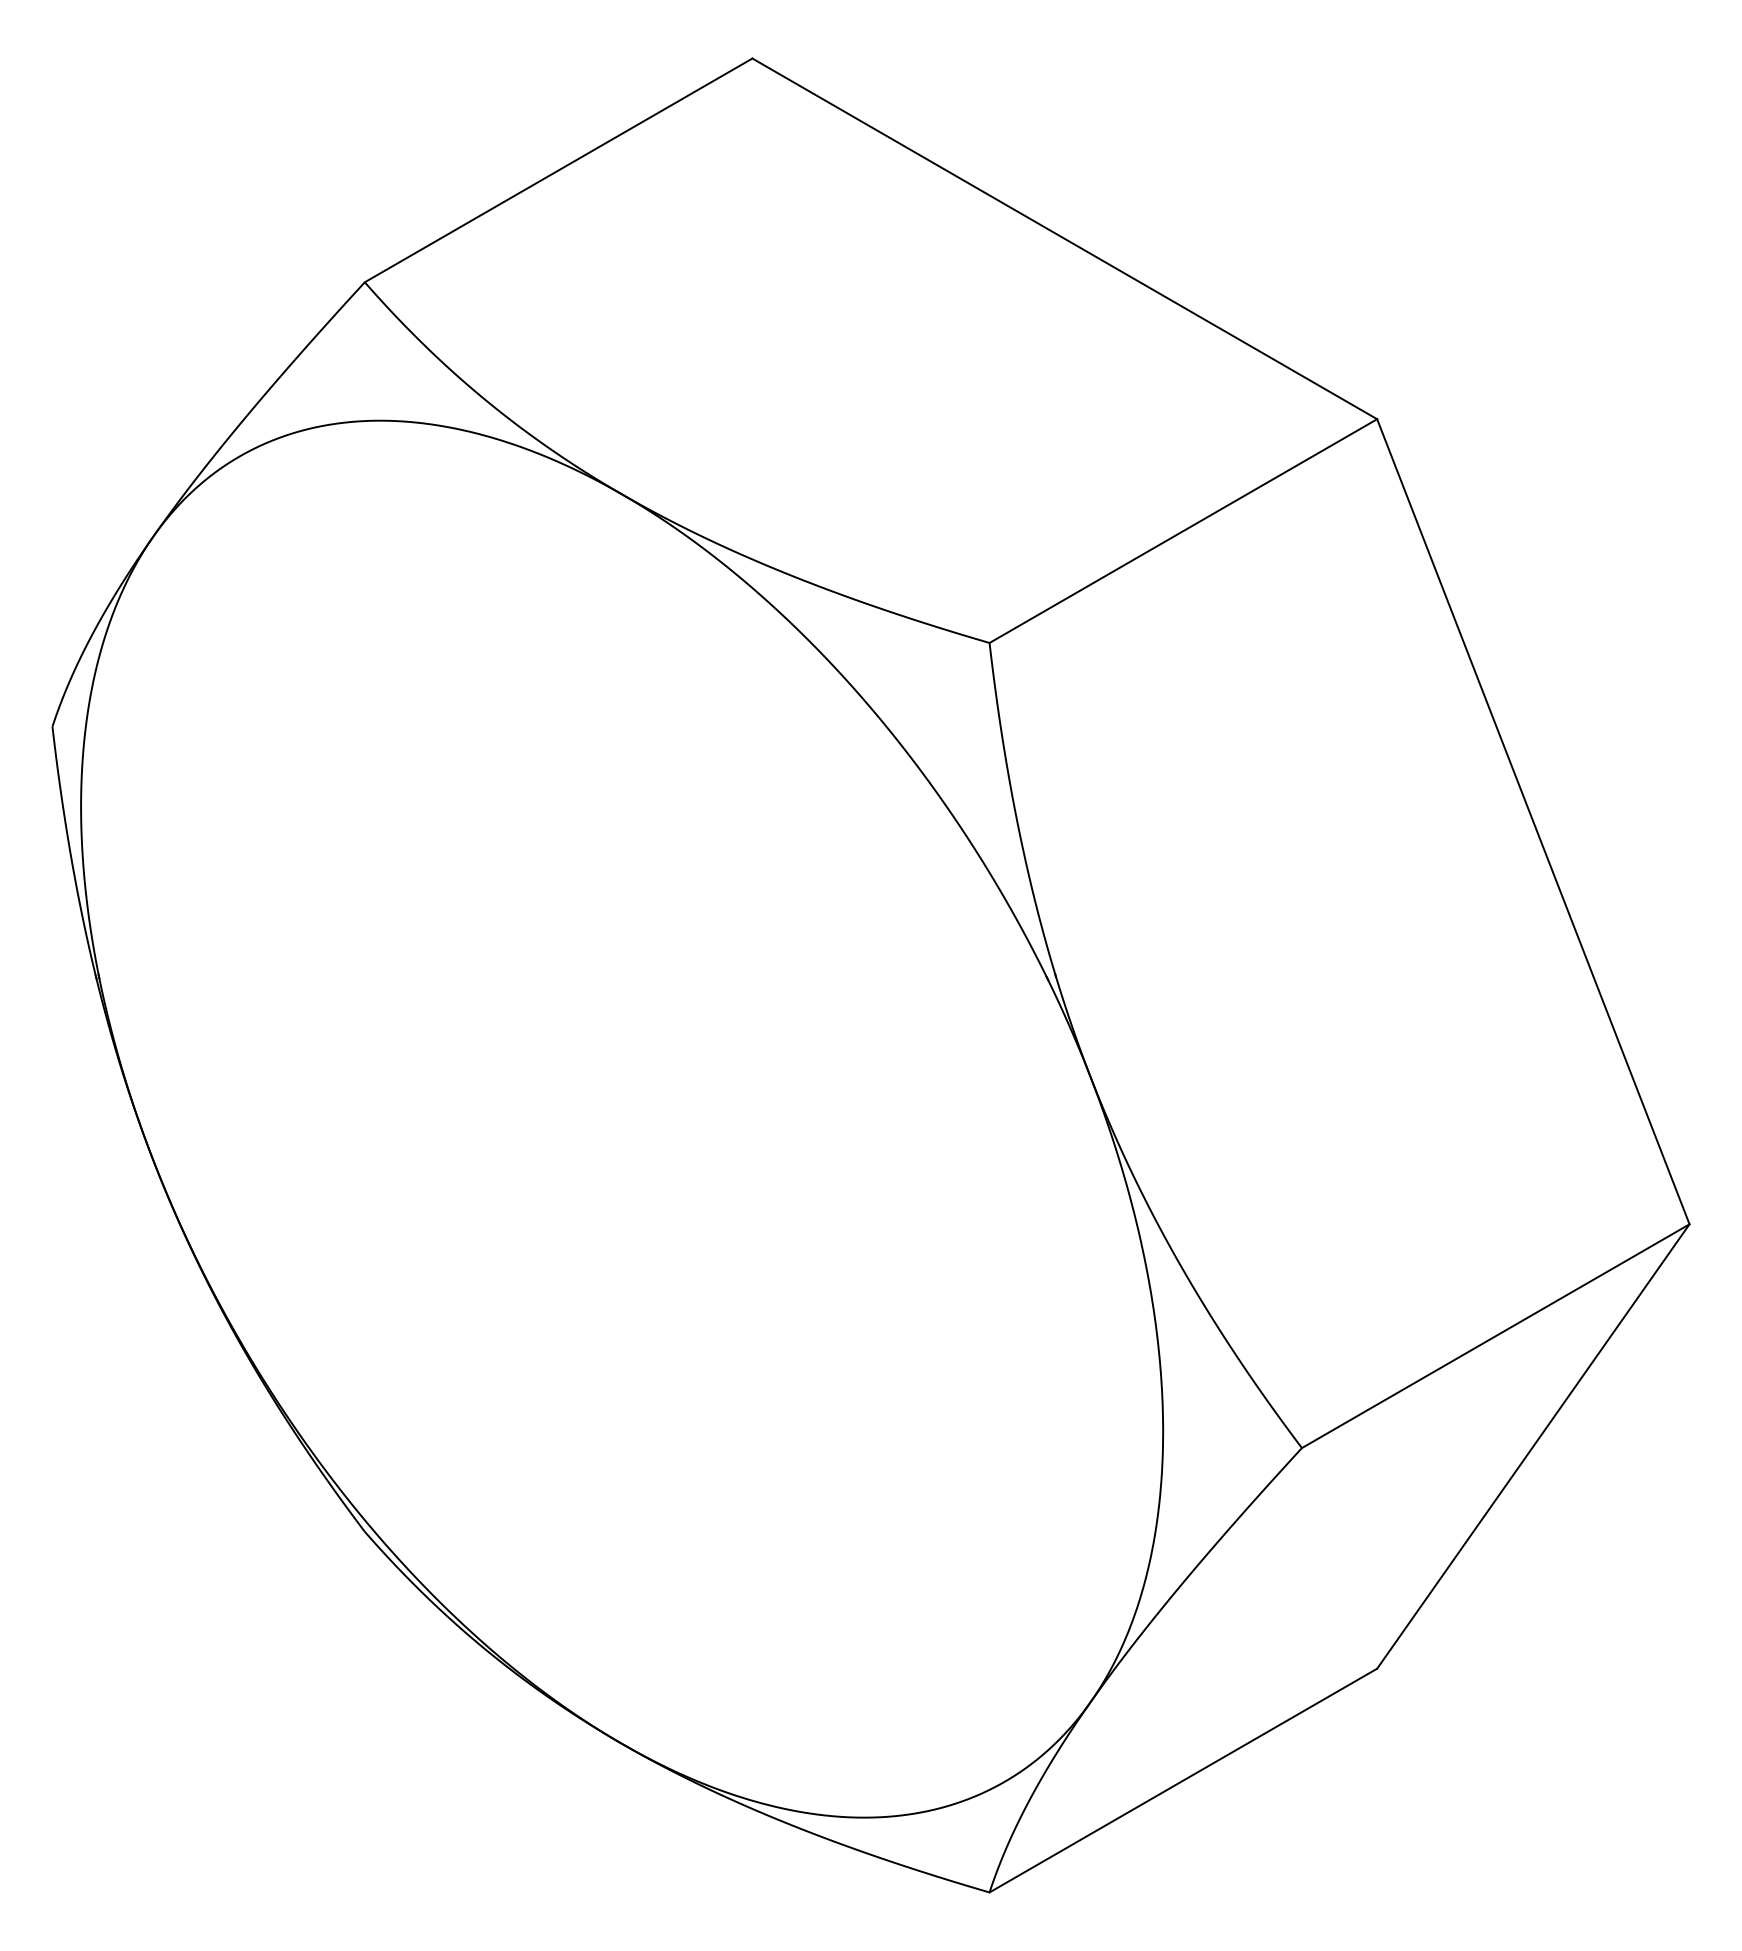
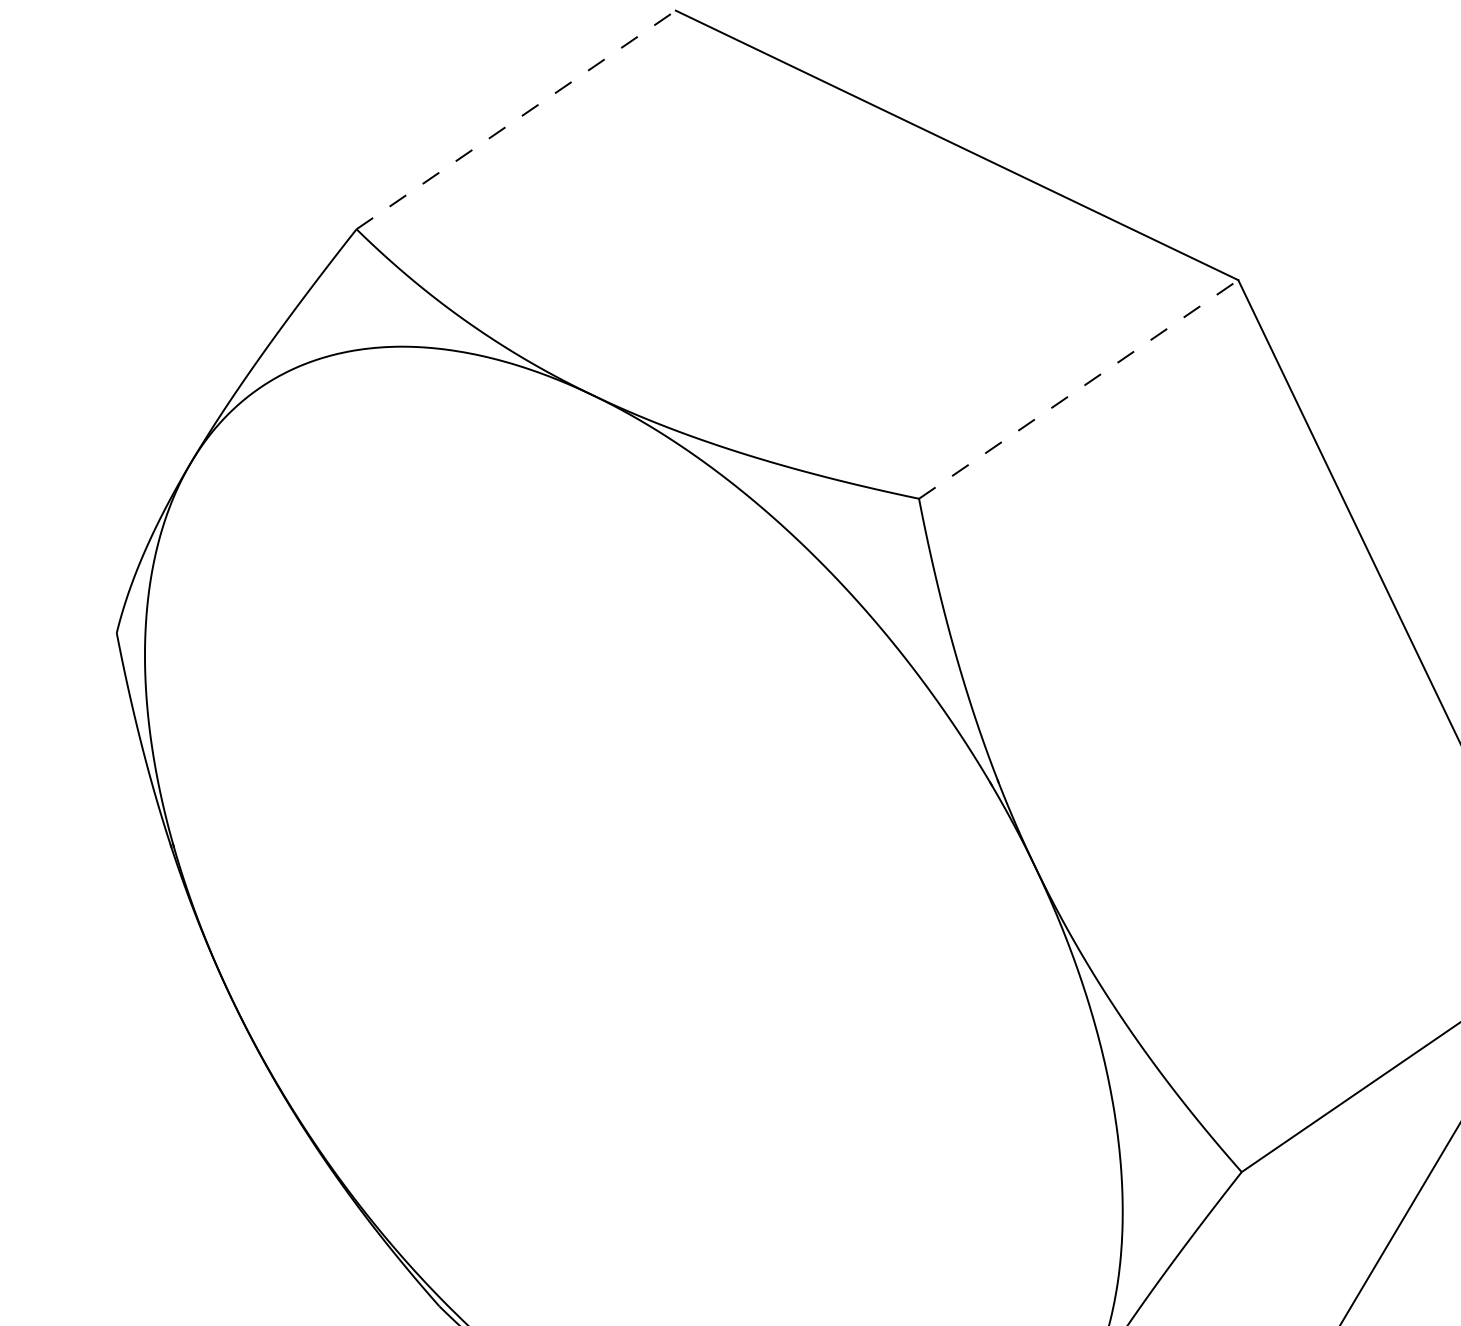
line: (558, 170) -> (516, 120), solid -> dashed
line: (1183, 531) -> (1078, 389), solid -> dashed

